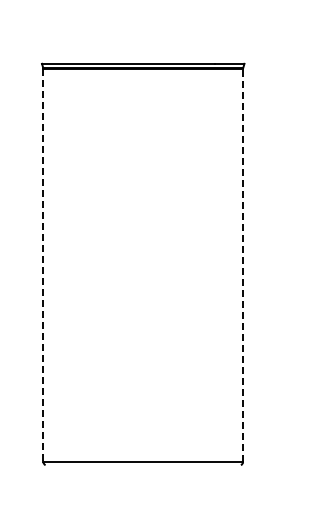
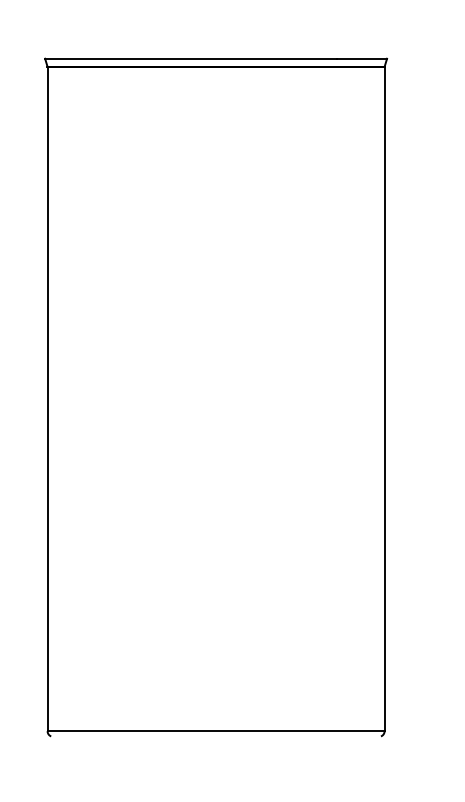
line: (43, 265) -> (47, 399), dashed -> solid
line: (243, 265) -> (385, 399), dashed -> solid

